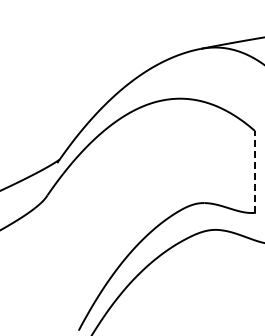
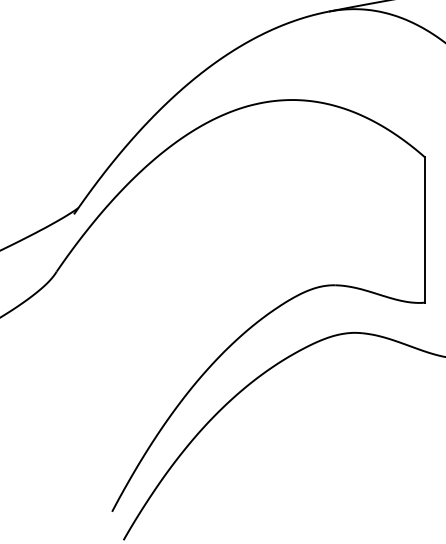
line: (254, 171) -> (424, 229), dashed -> solid

